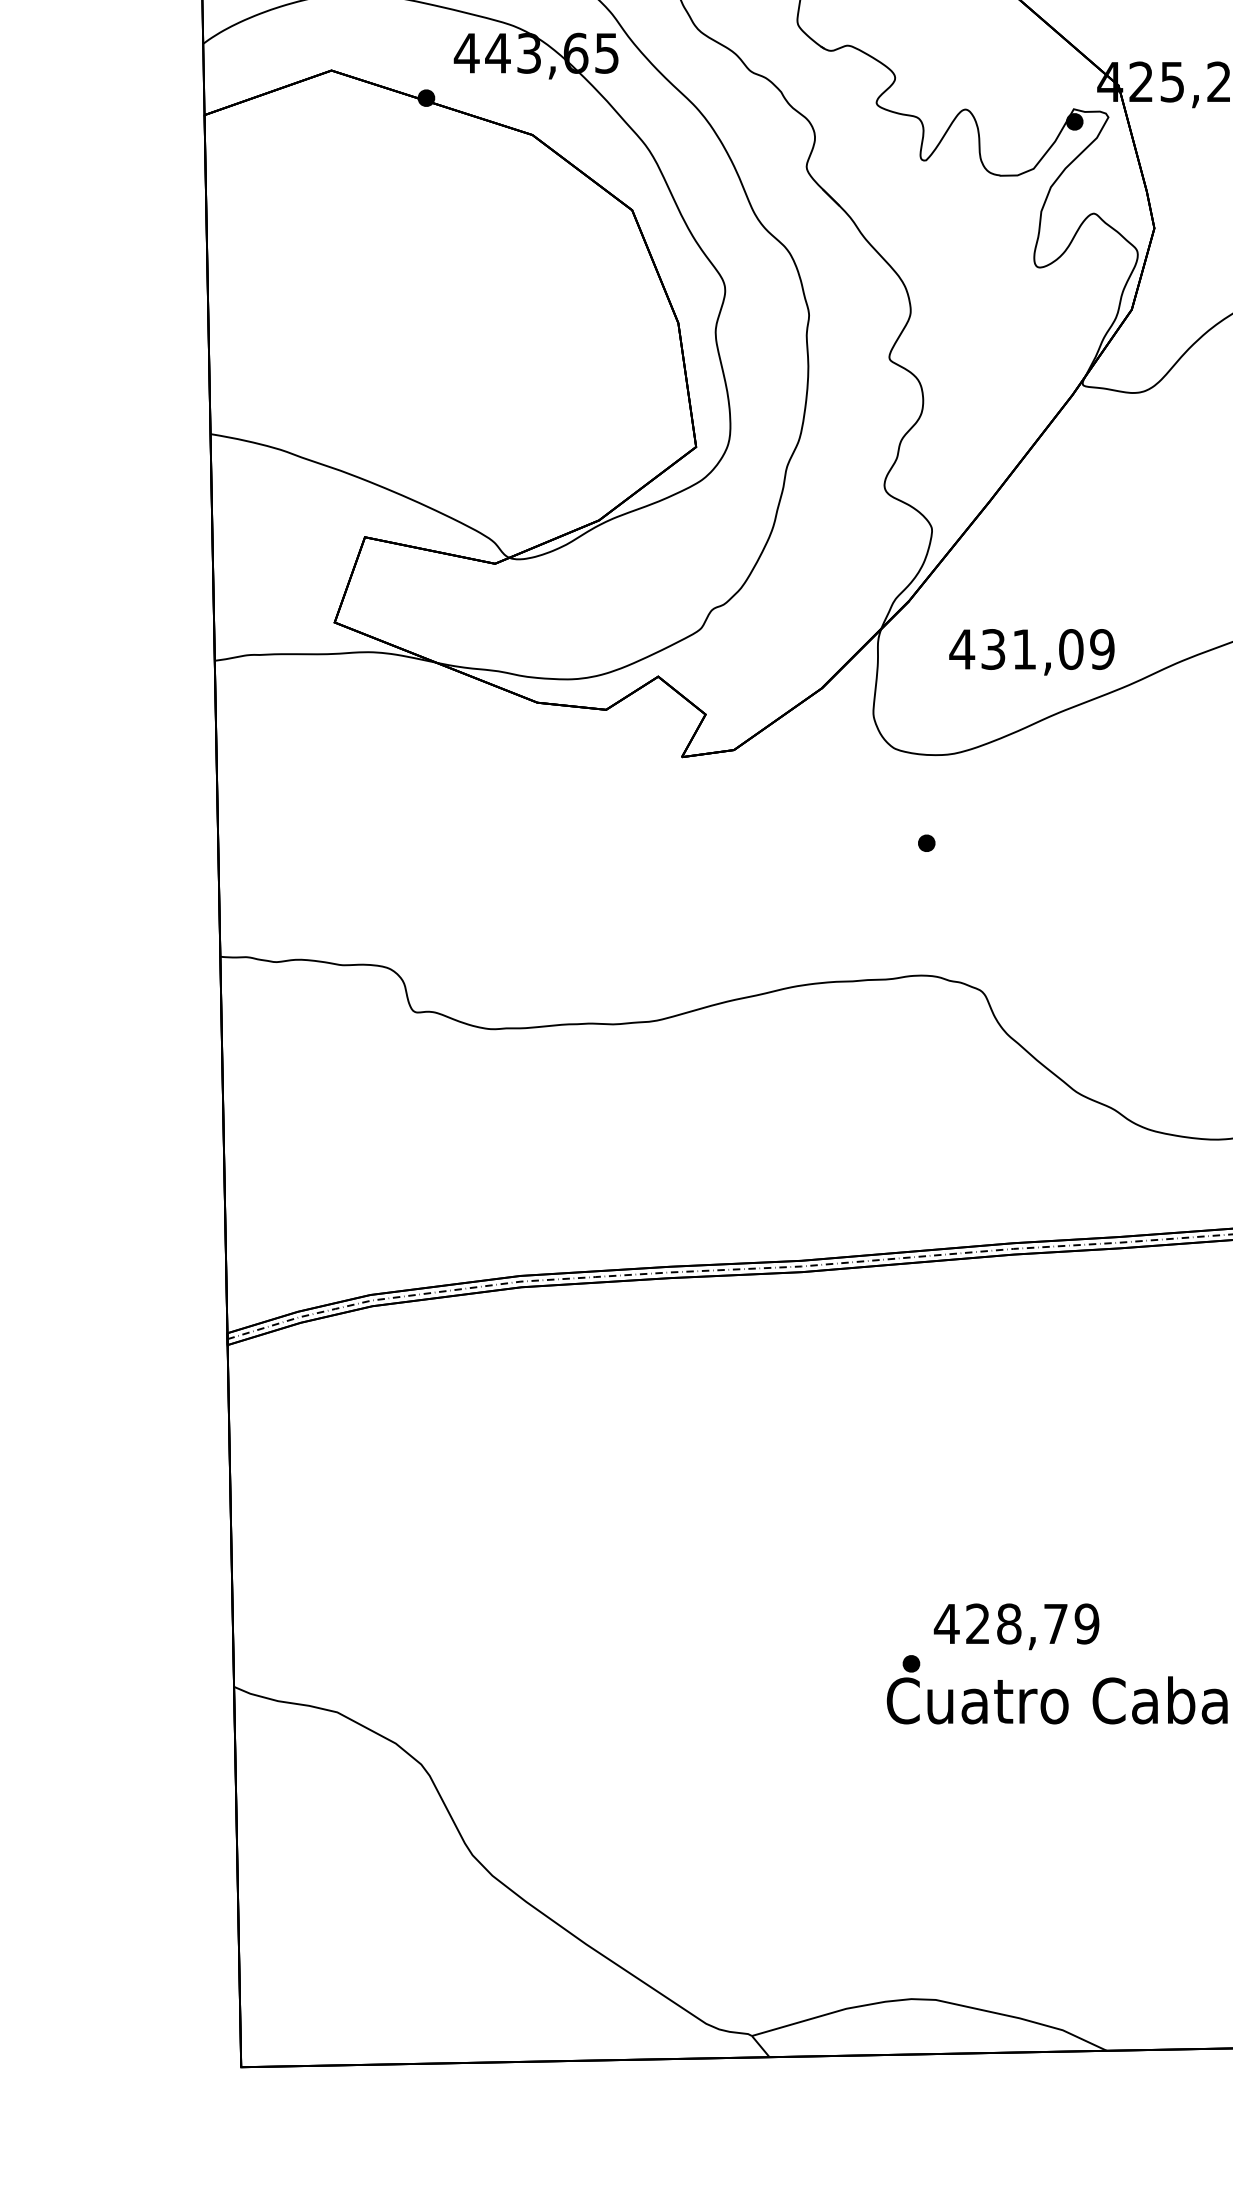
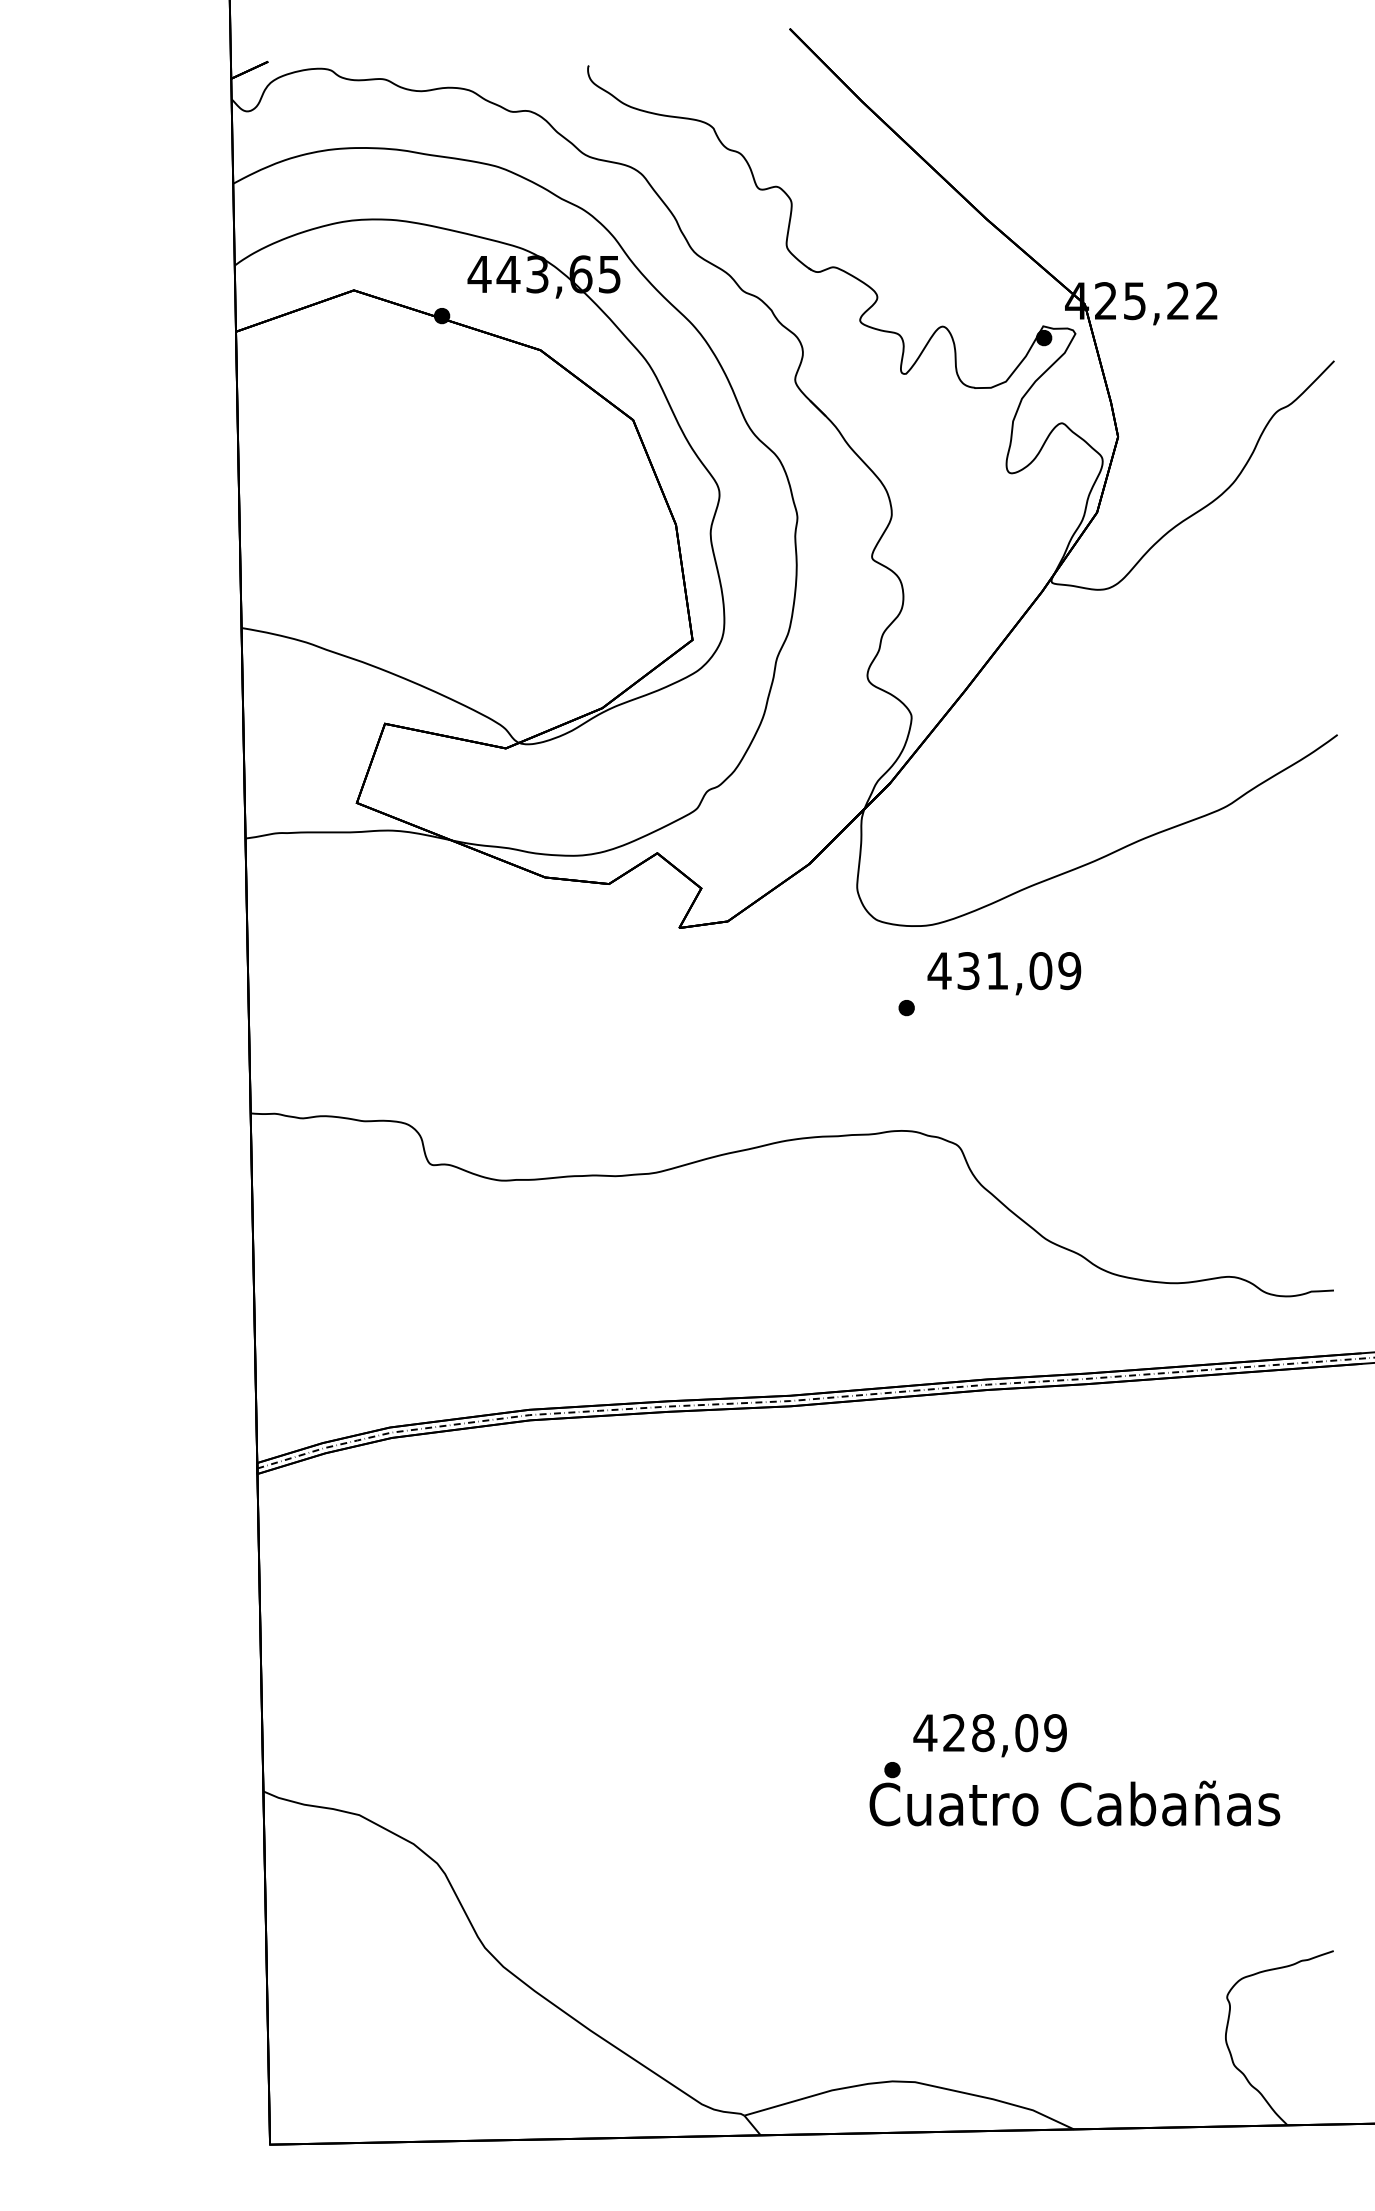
text: (1032, 652) -> (1004, 973), moved
text: (1055, 1624) -> (1026, 1733), 428,79 -> 428,09

